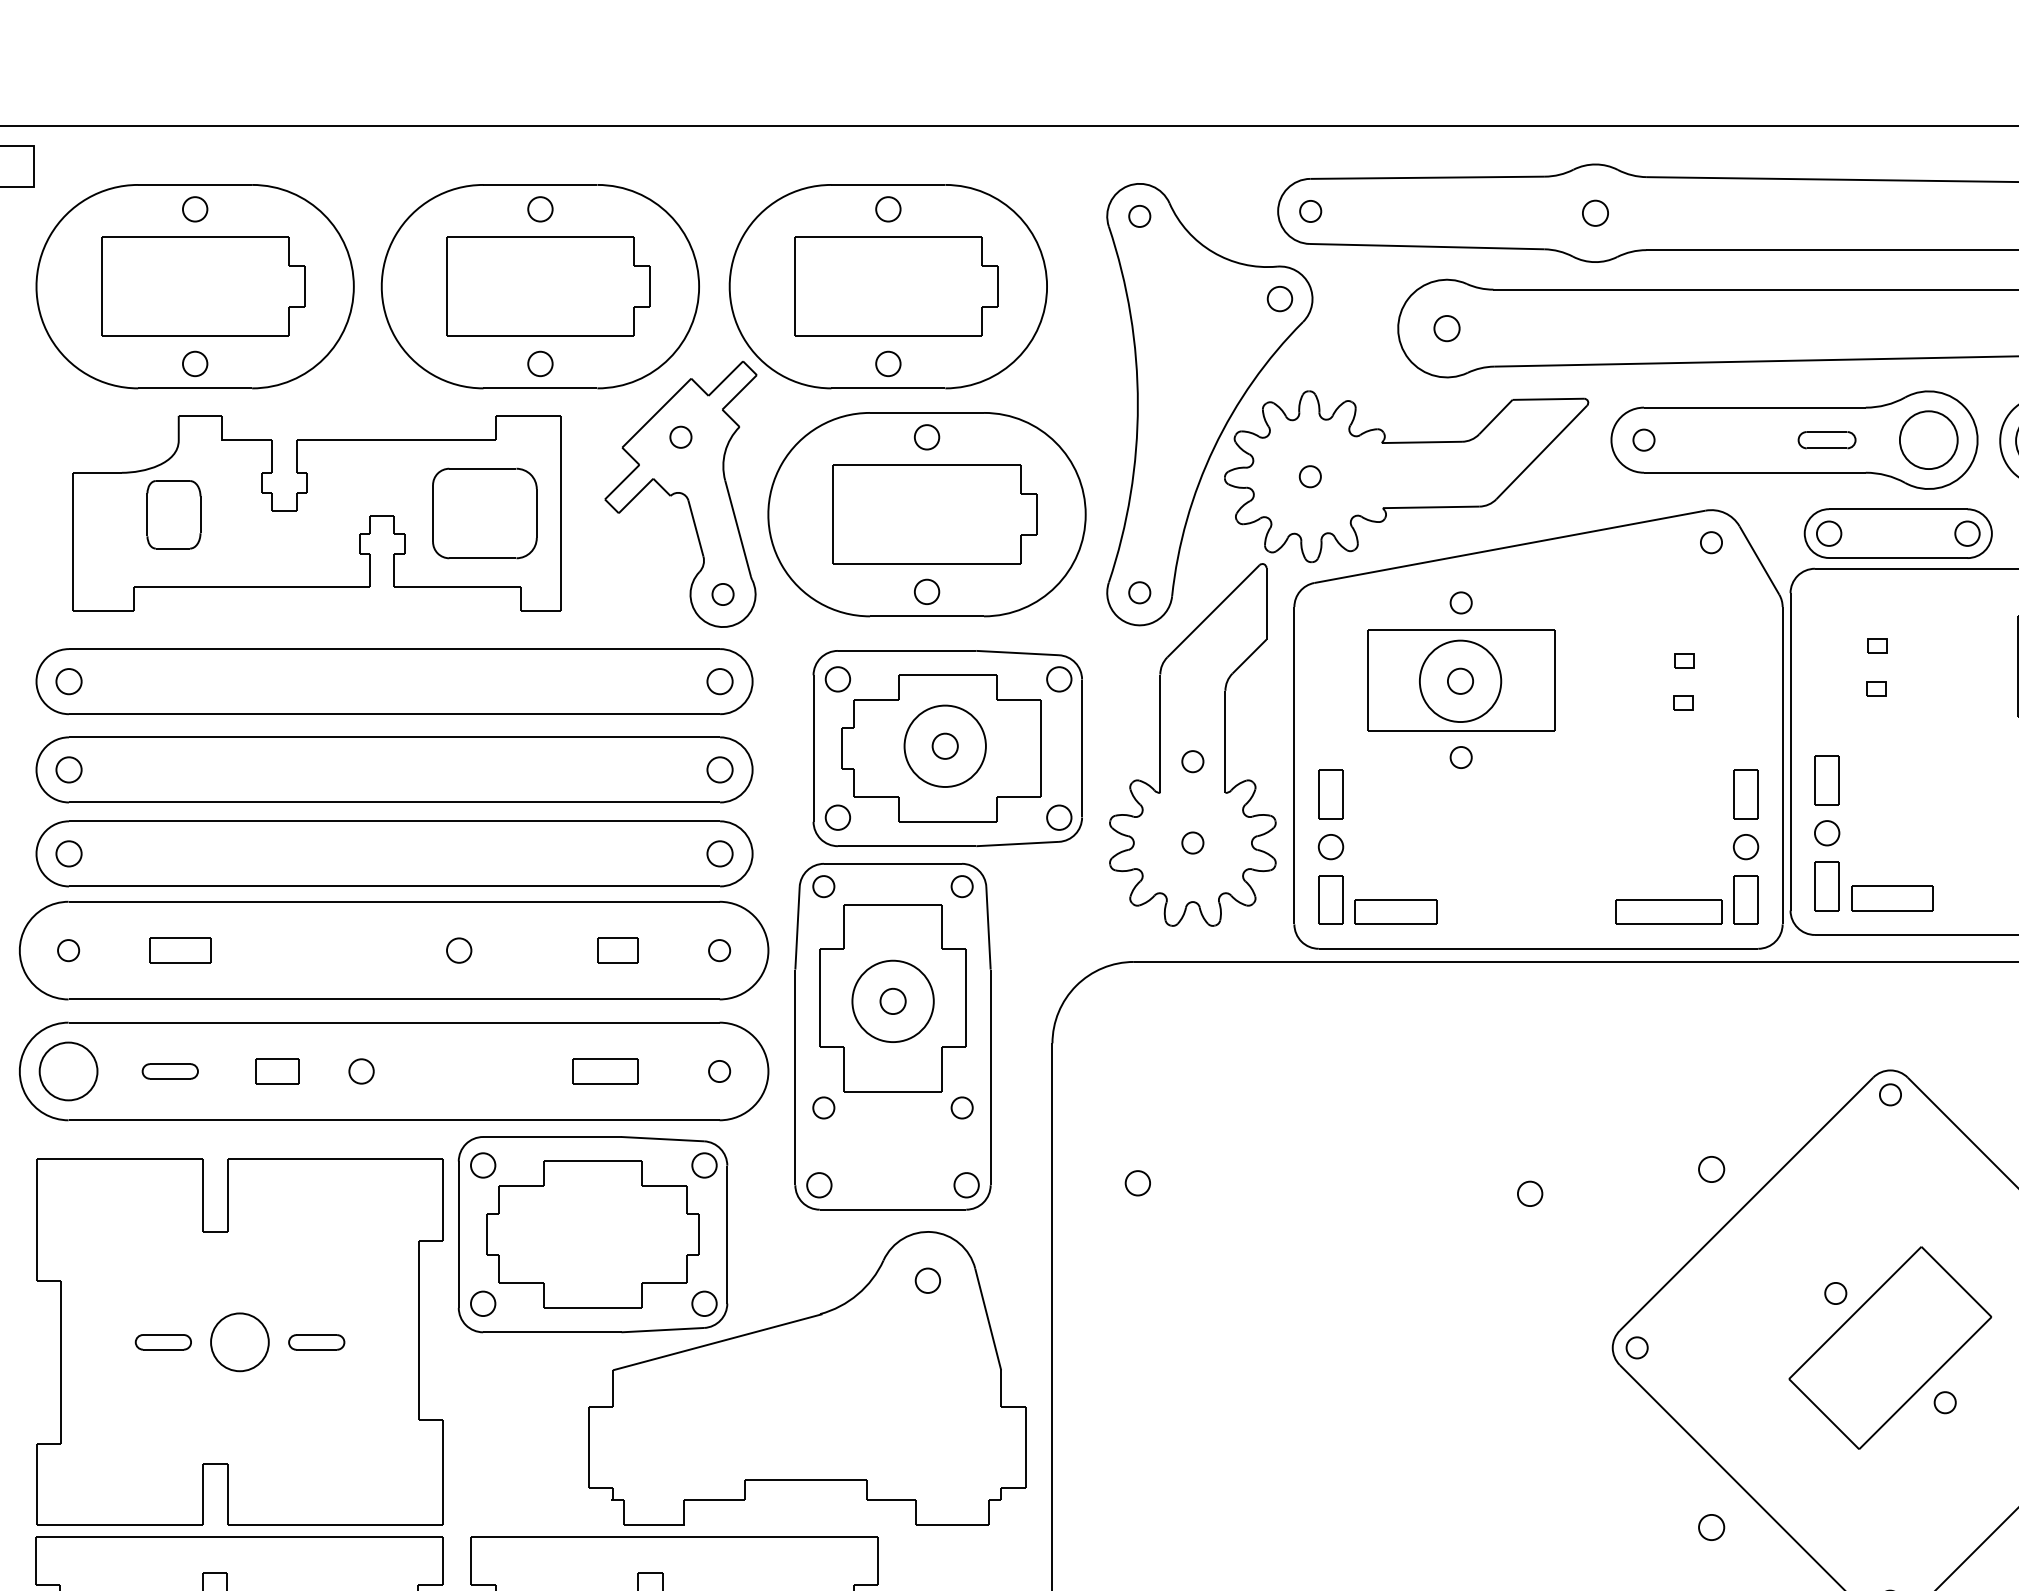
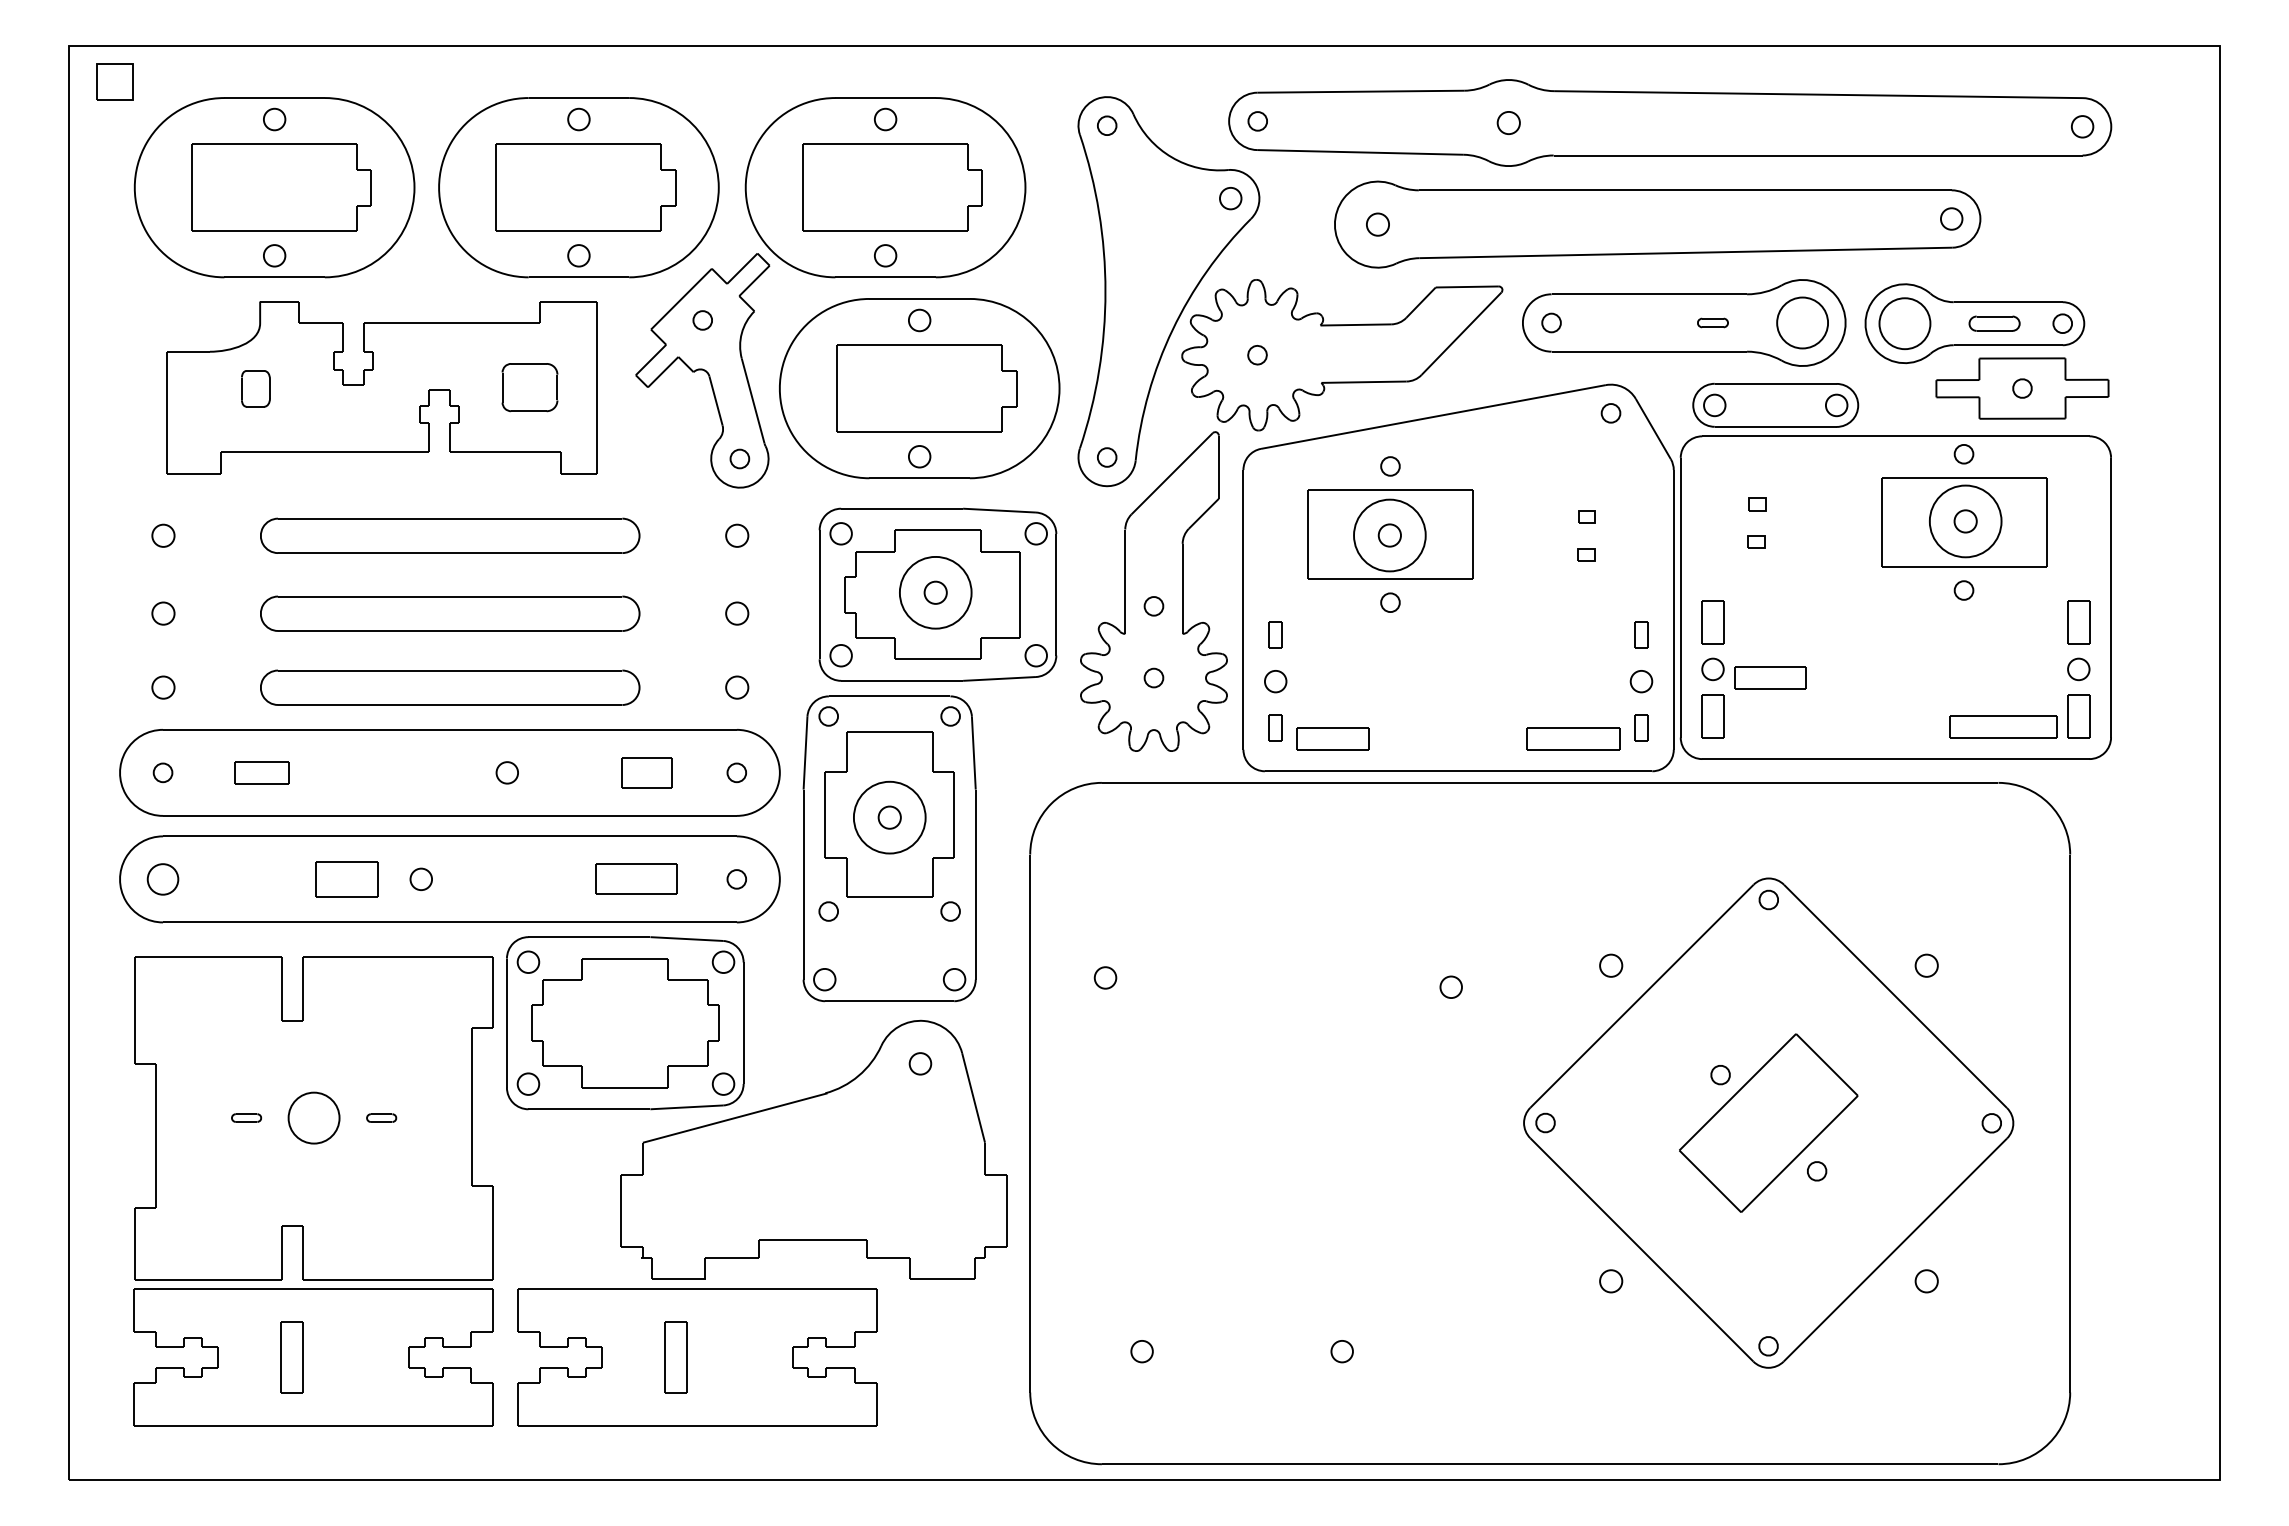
part: (1826, 439) -> (1712, 322), size x0.6
part: (484, 513) -> (529, 387), size x0.6
part: (173, 514) -> (255, 388), size x0.6
part: (393, 681) -> (449, 535), size x0.6
part: (393, 769) -> (449, 613), size x0.6
part: (1330, 793) -> (1275, 634), size x0.6
part: (1746, 793) -> (1641, 634), size x0.6
part: (393, 853) -> (449, 687), size x0.6
part: (1892, 897) -> (1770, 677), moved
part: (1330, 900) -> (1275, 728), size x0.6
part: (1746, 900) -> (1641, 728), size x0.6
part: (617, 950) -> (646, 772), size x1.4
part: (67, 1071) -> (162, 879), size x0.6
part: (170, 1071) -> (252, 879), removed
part: (277, 1071) -> (347, 879), size x1.6
part: (605, 1071) -> (636, 879), size x1.4
part: (163, 1341) -> (246, 1117), size x0.6
part: (316, 1341) -> (381, 1117), size x0.6

